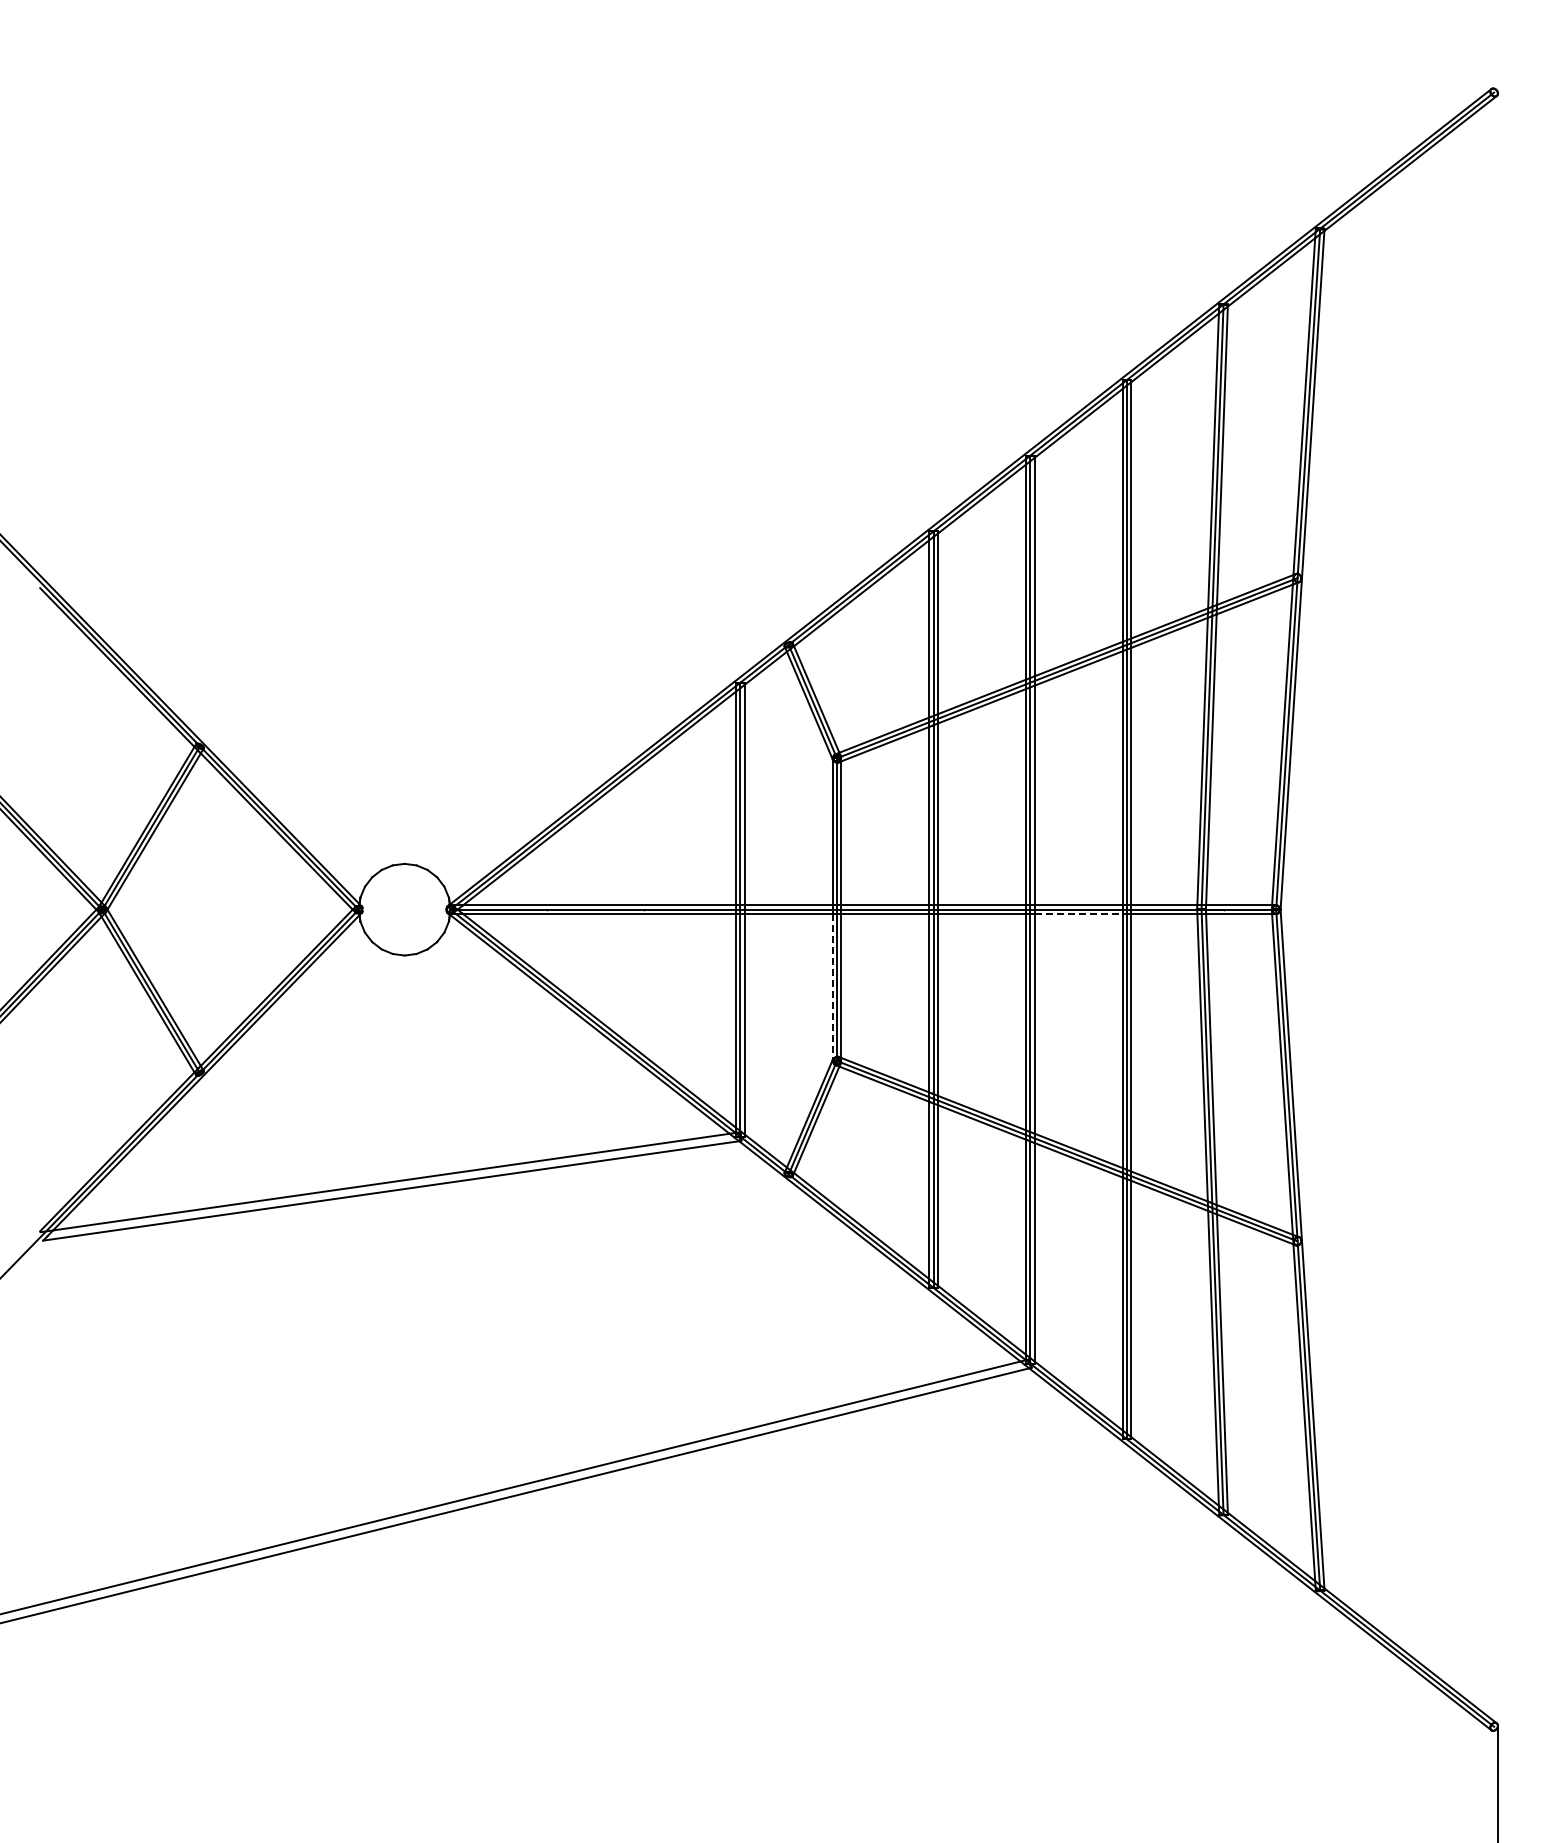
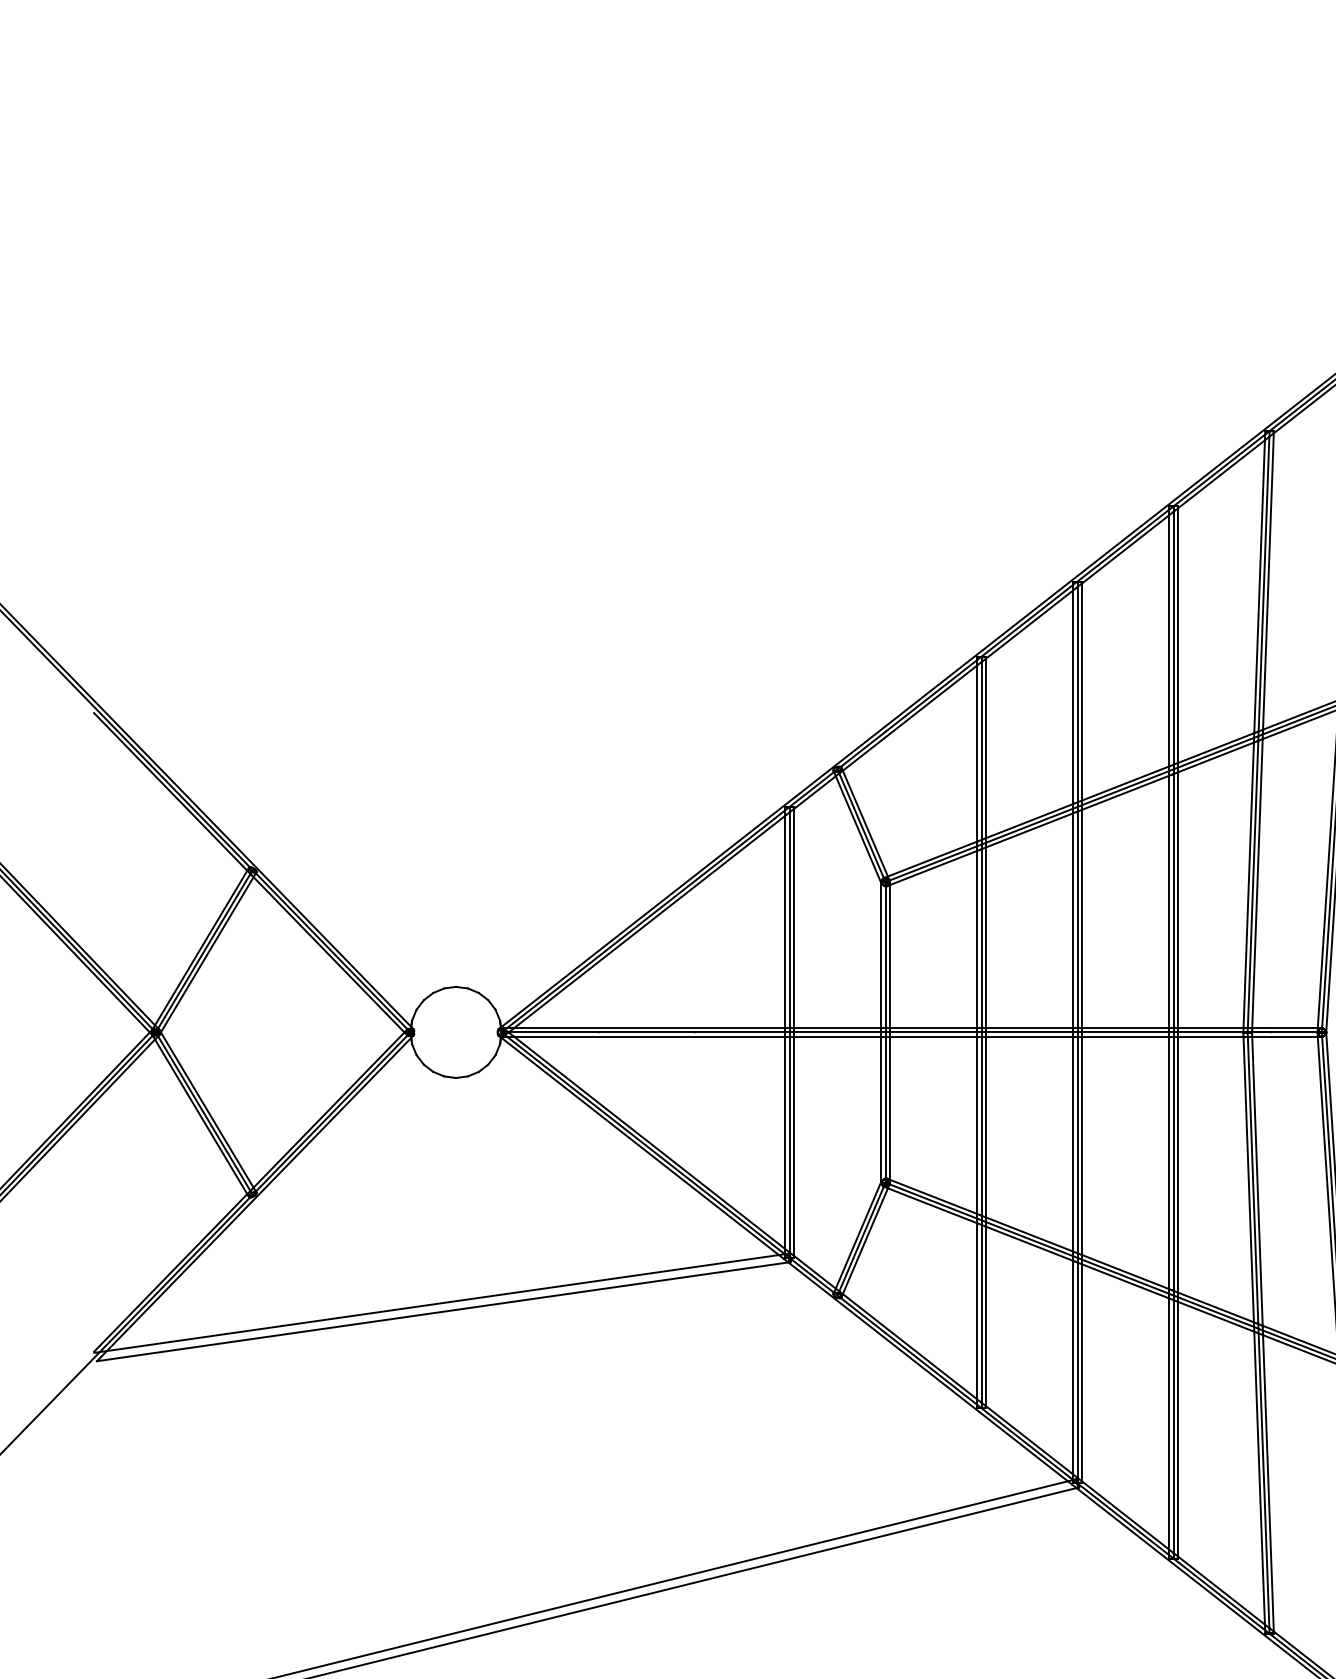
line: (1079, 914) -> (1126, 1037), dashed -> solid
line: (832, 987) -> (881, 1109), dashed -> solid

